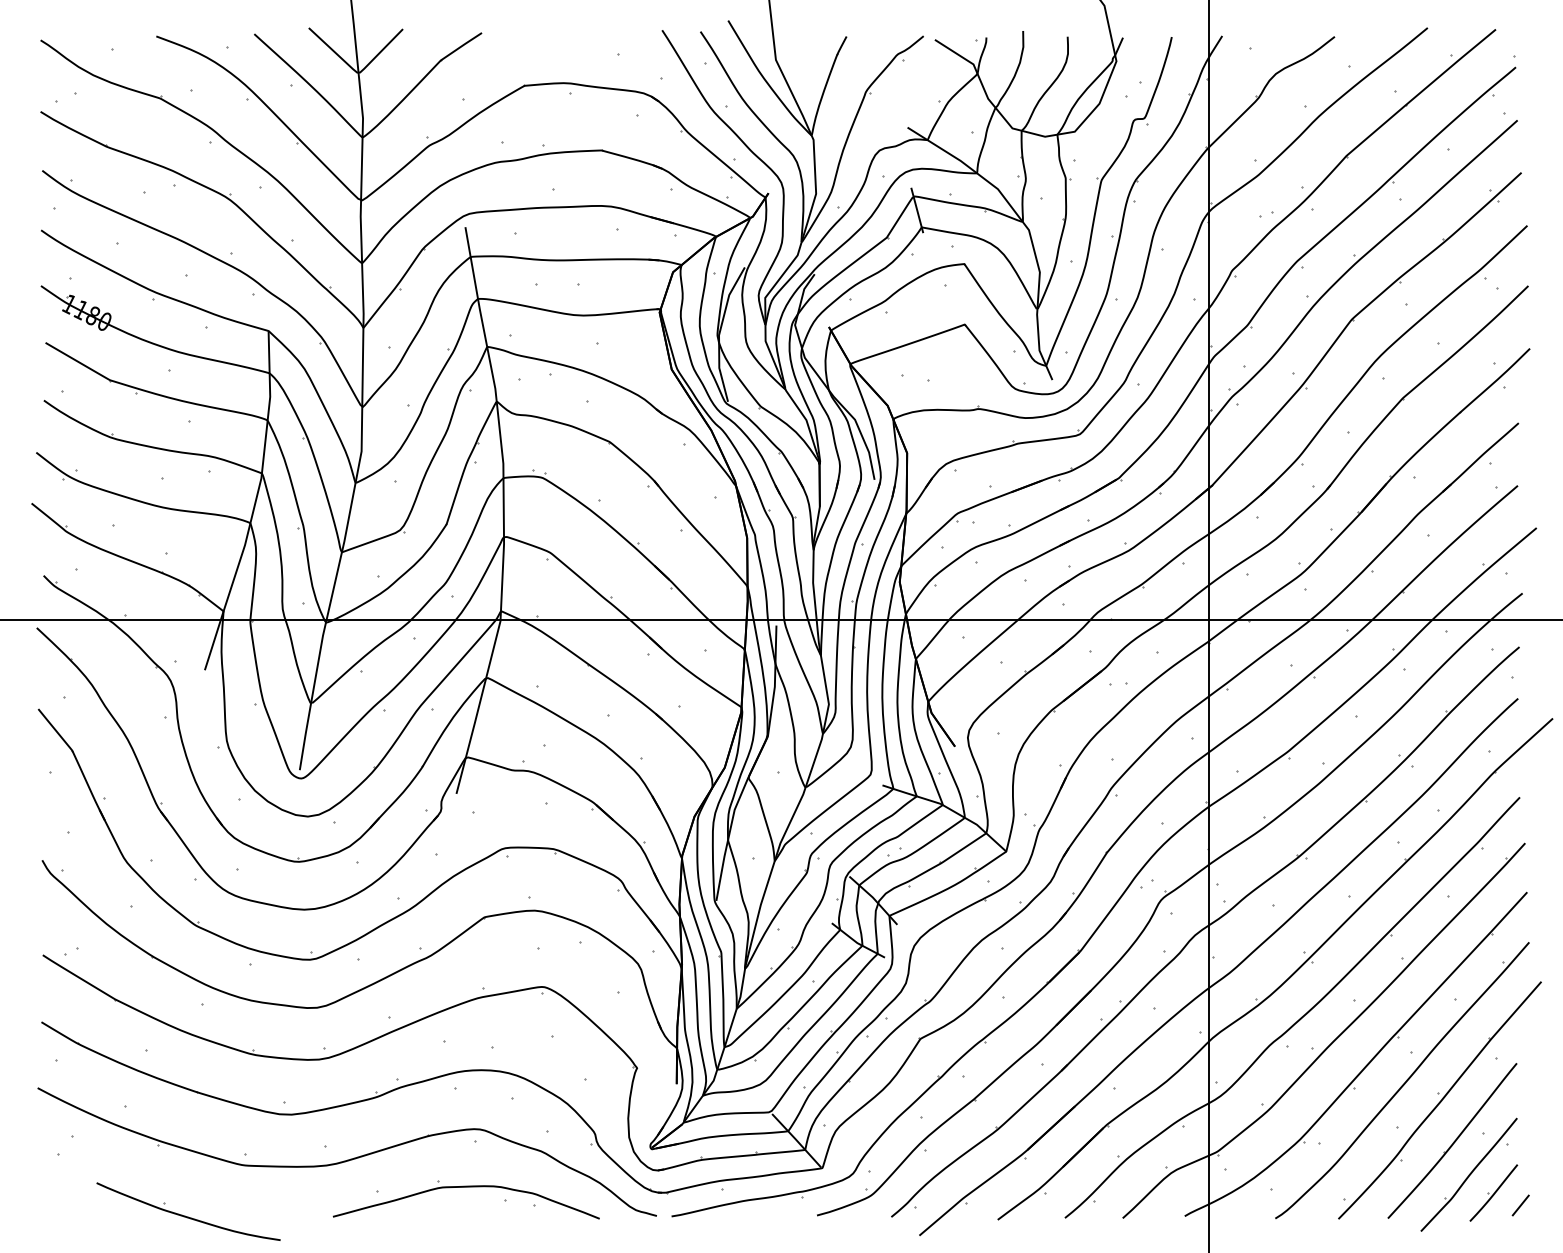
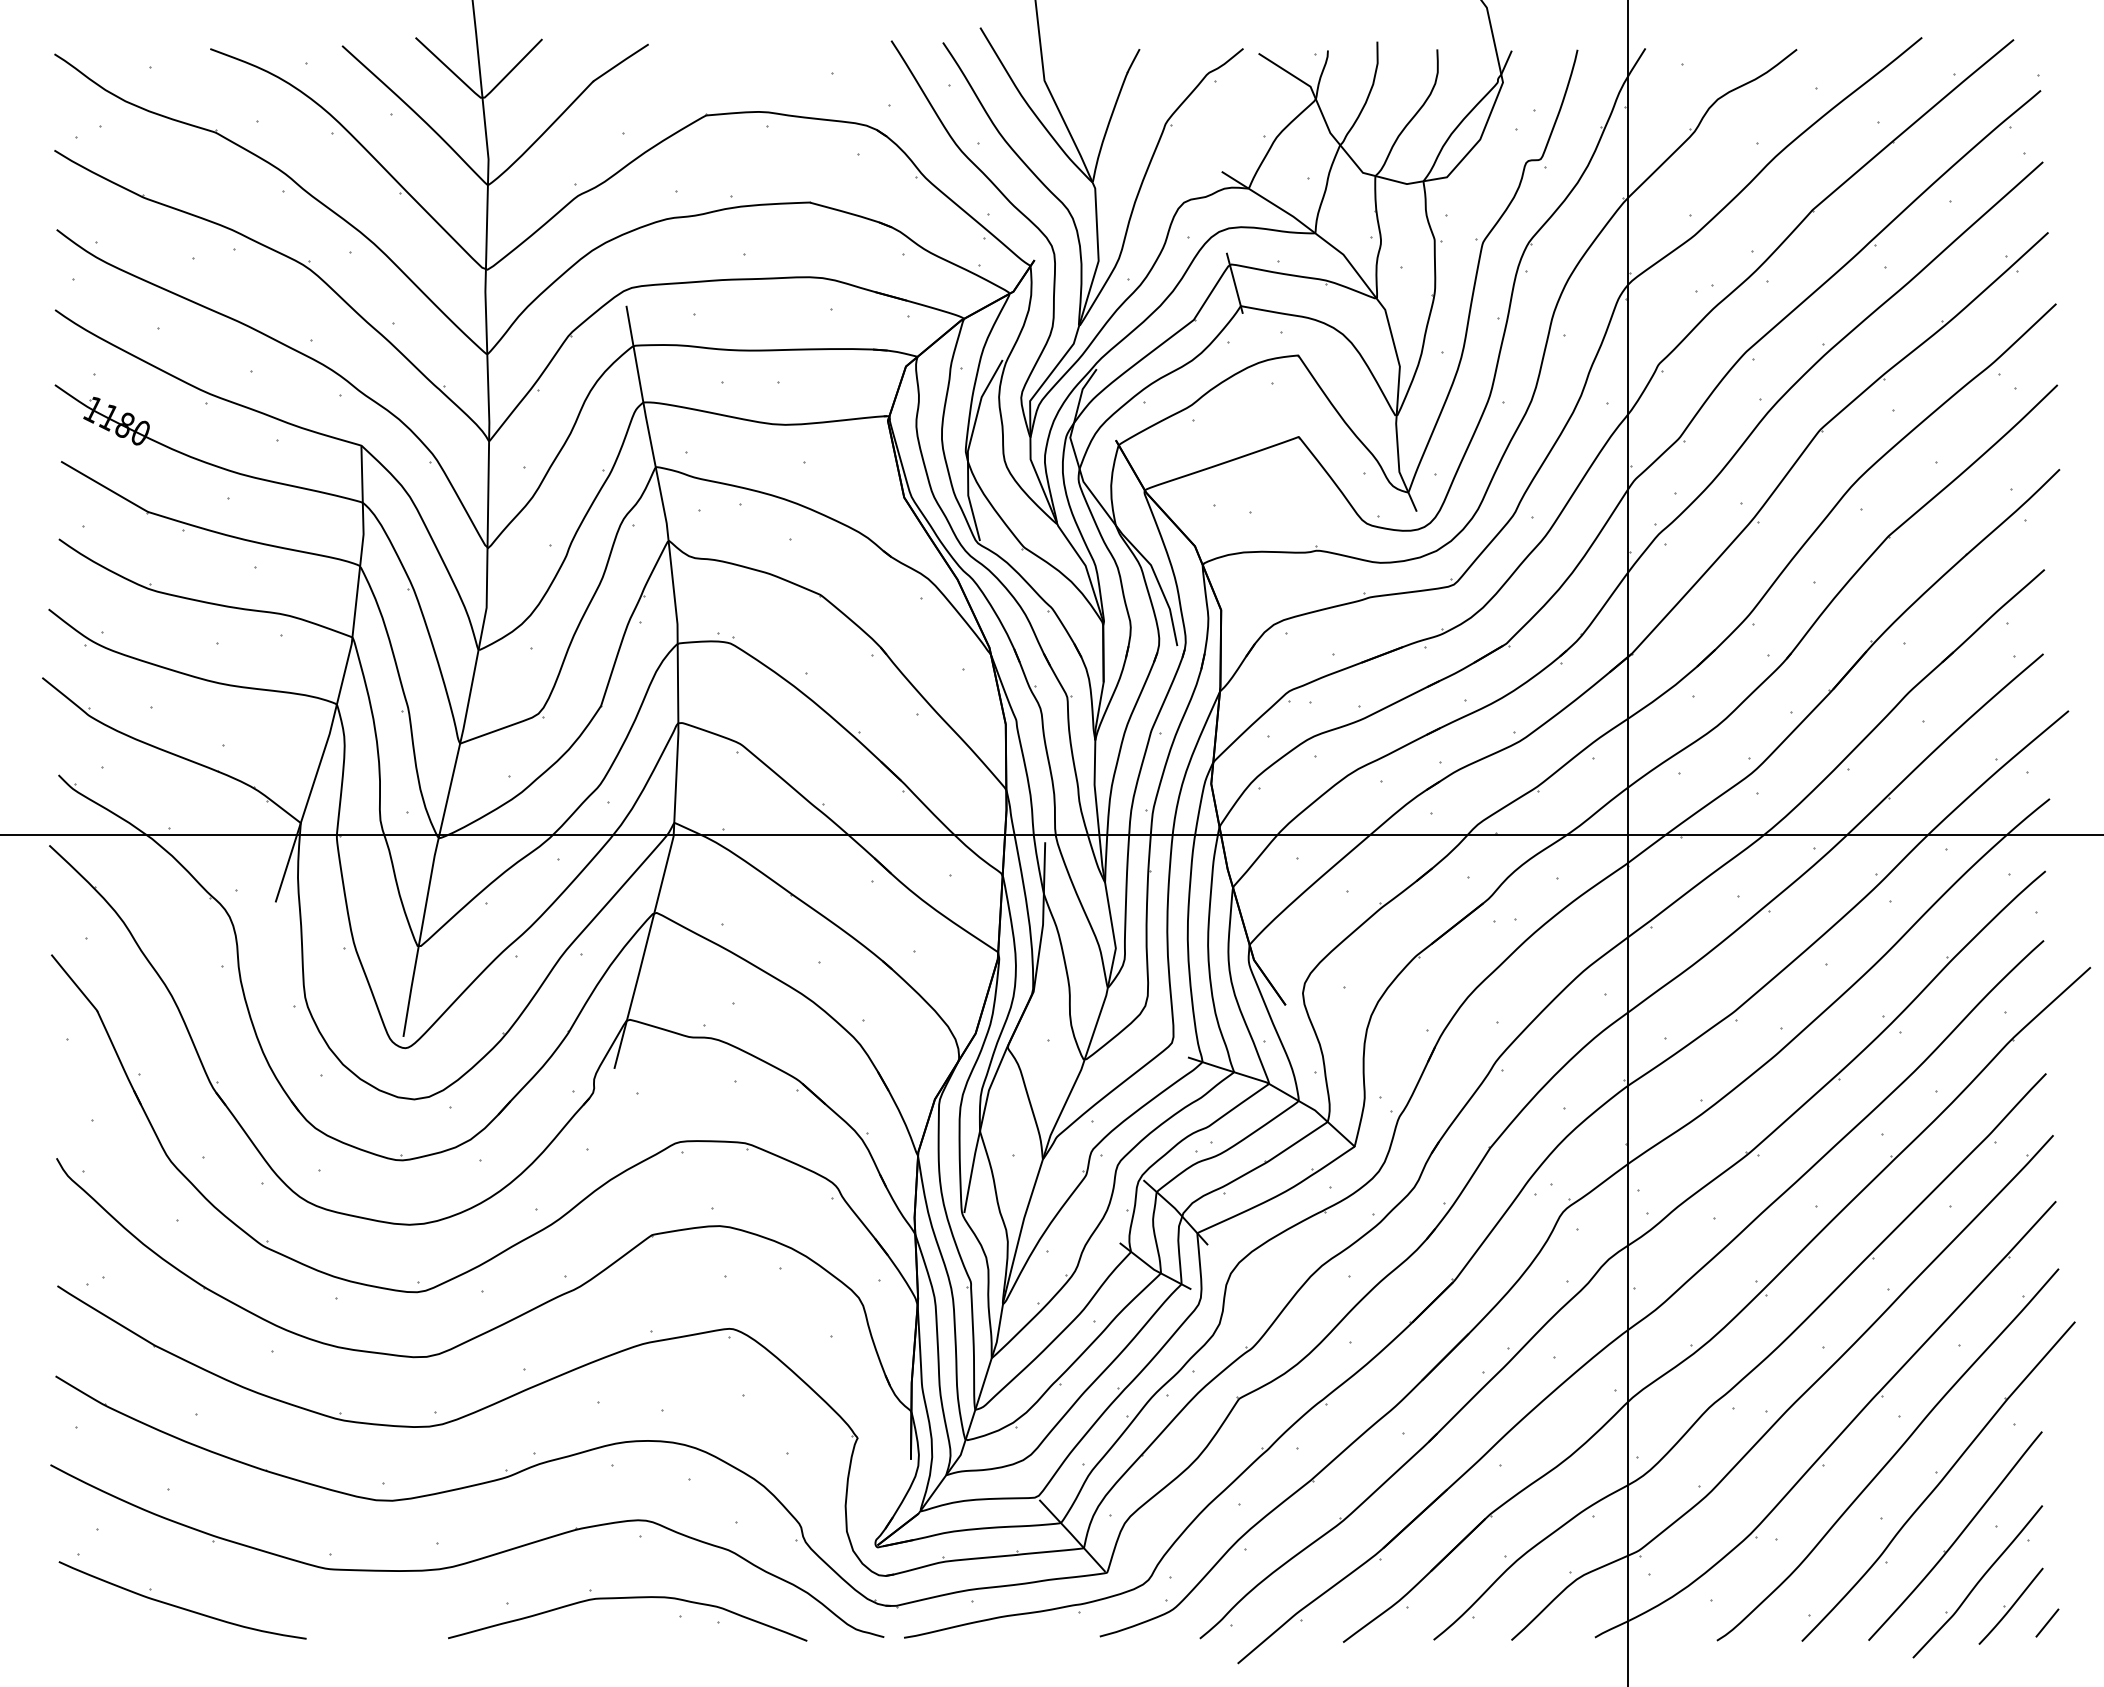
part: (186, 1216) -> (180, 1606), moved

